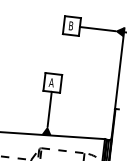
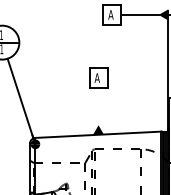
text: (70, 25) -> (110, 14), B -> A
line: (49, 109) -> (98, 106), removed

